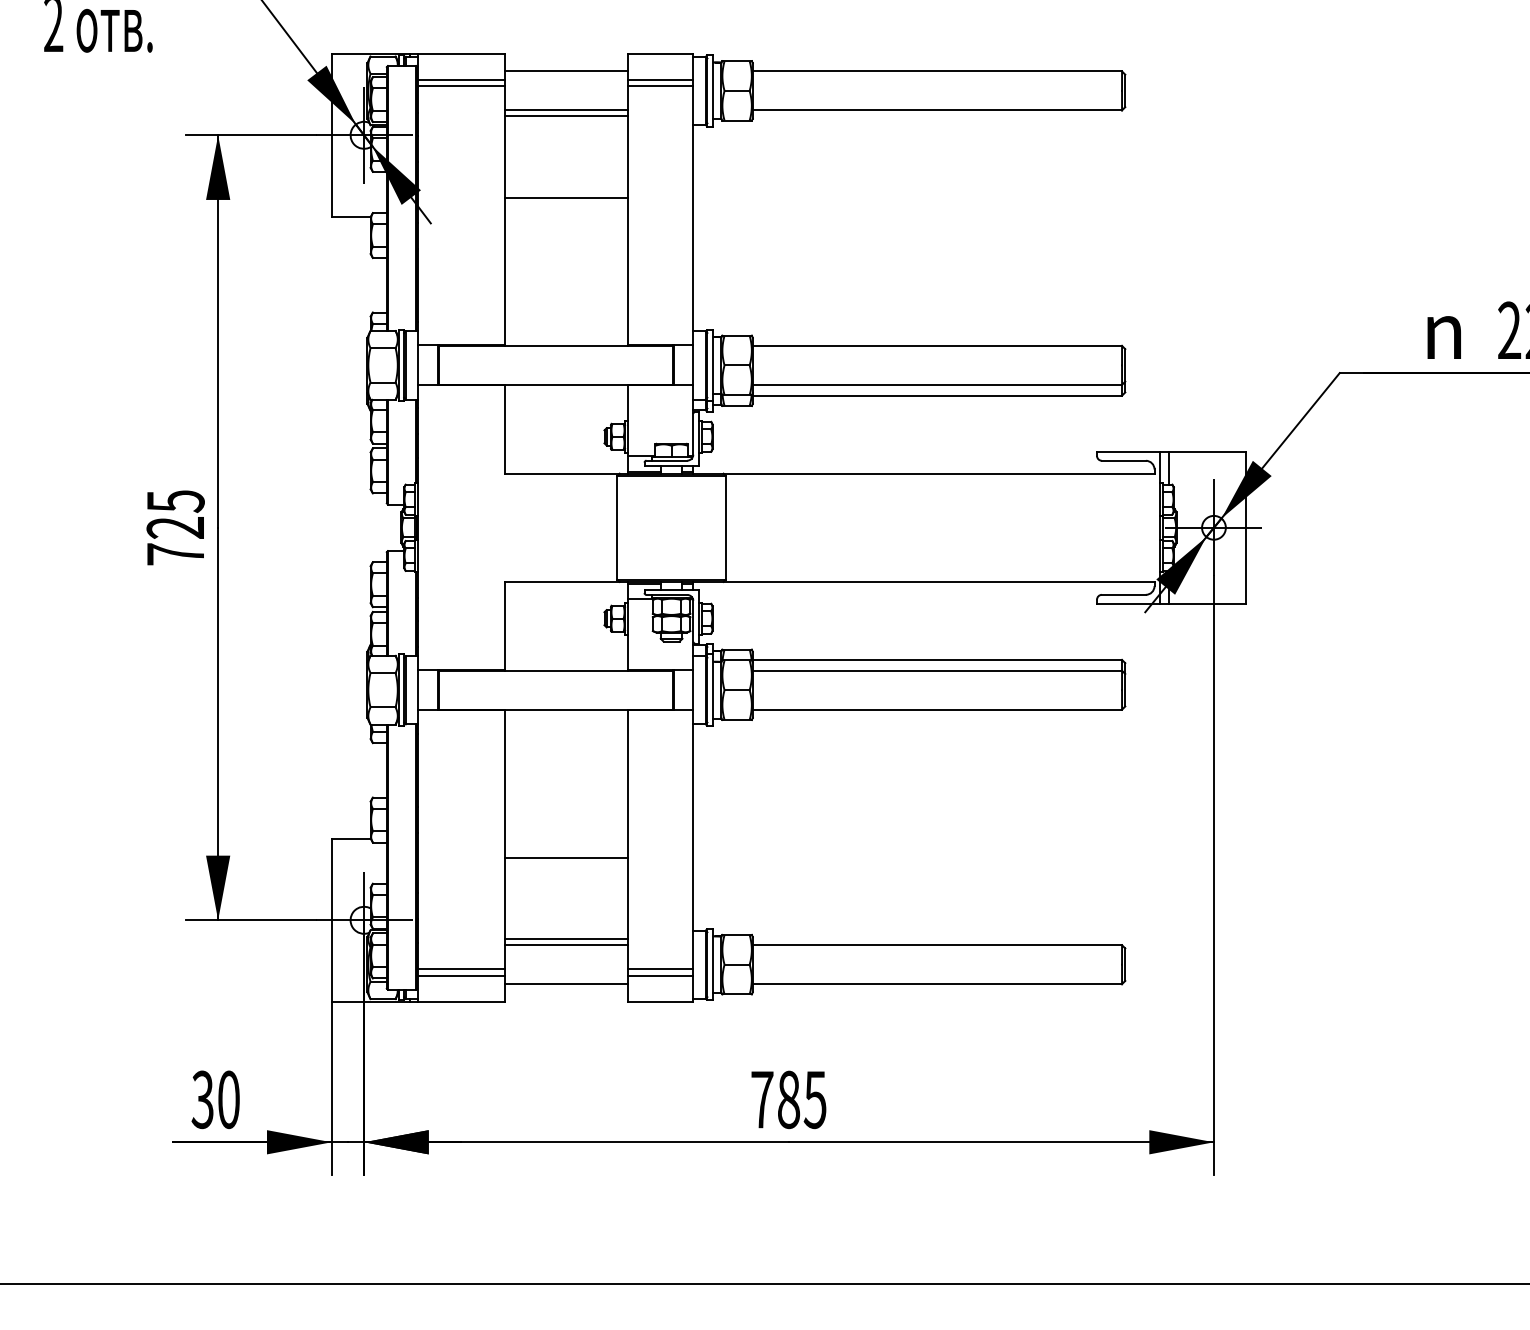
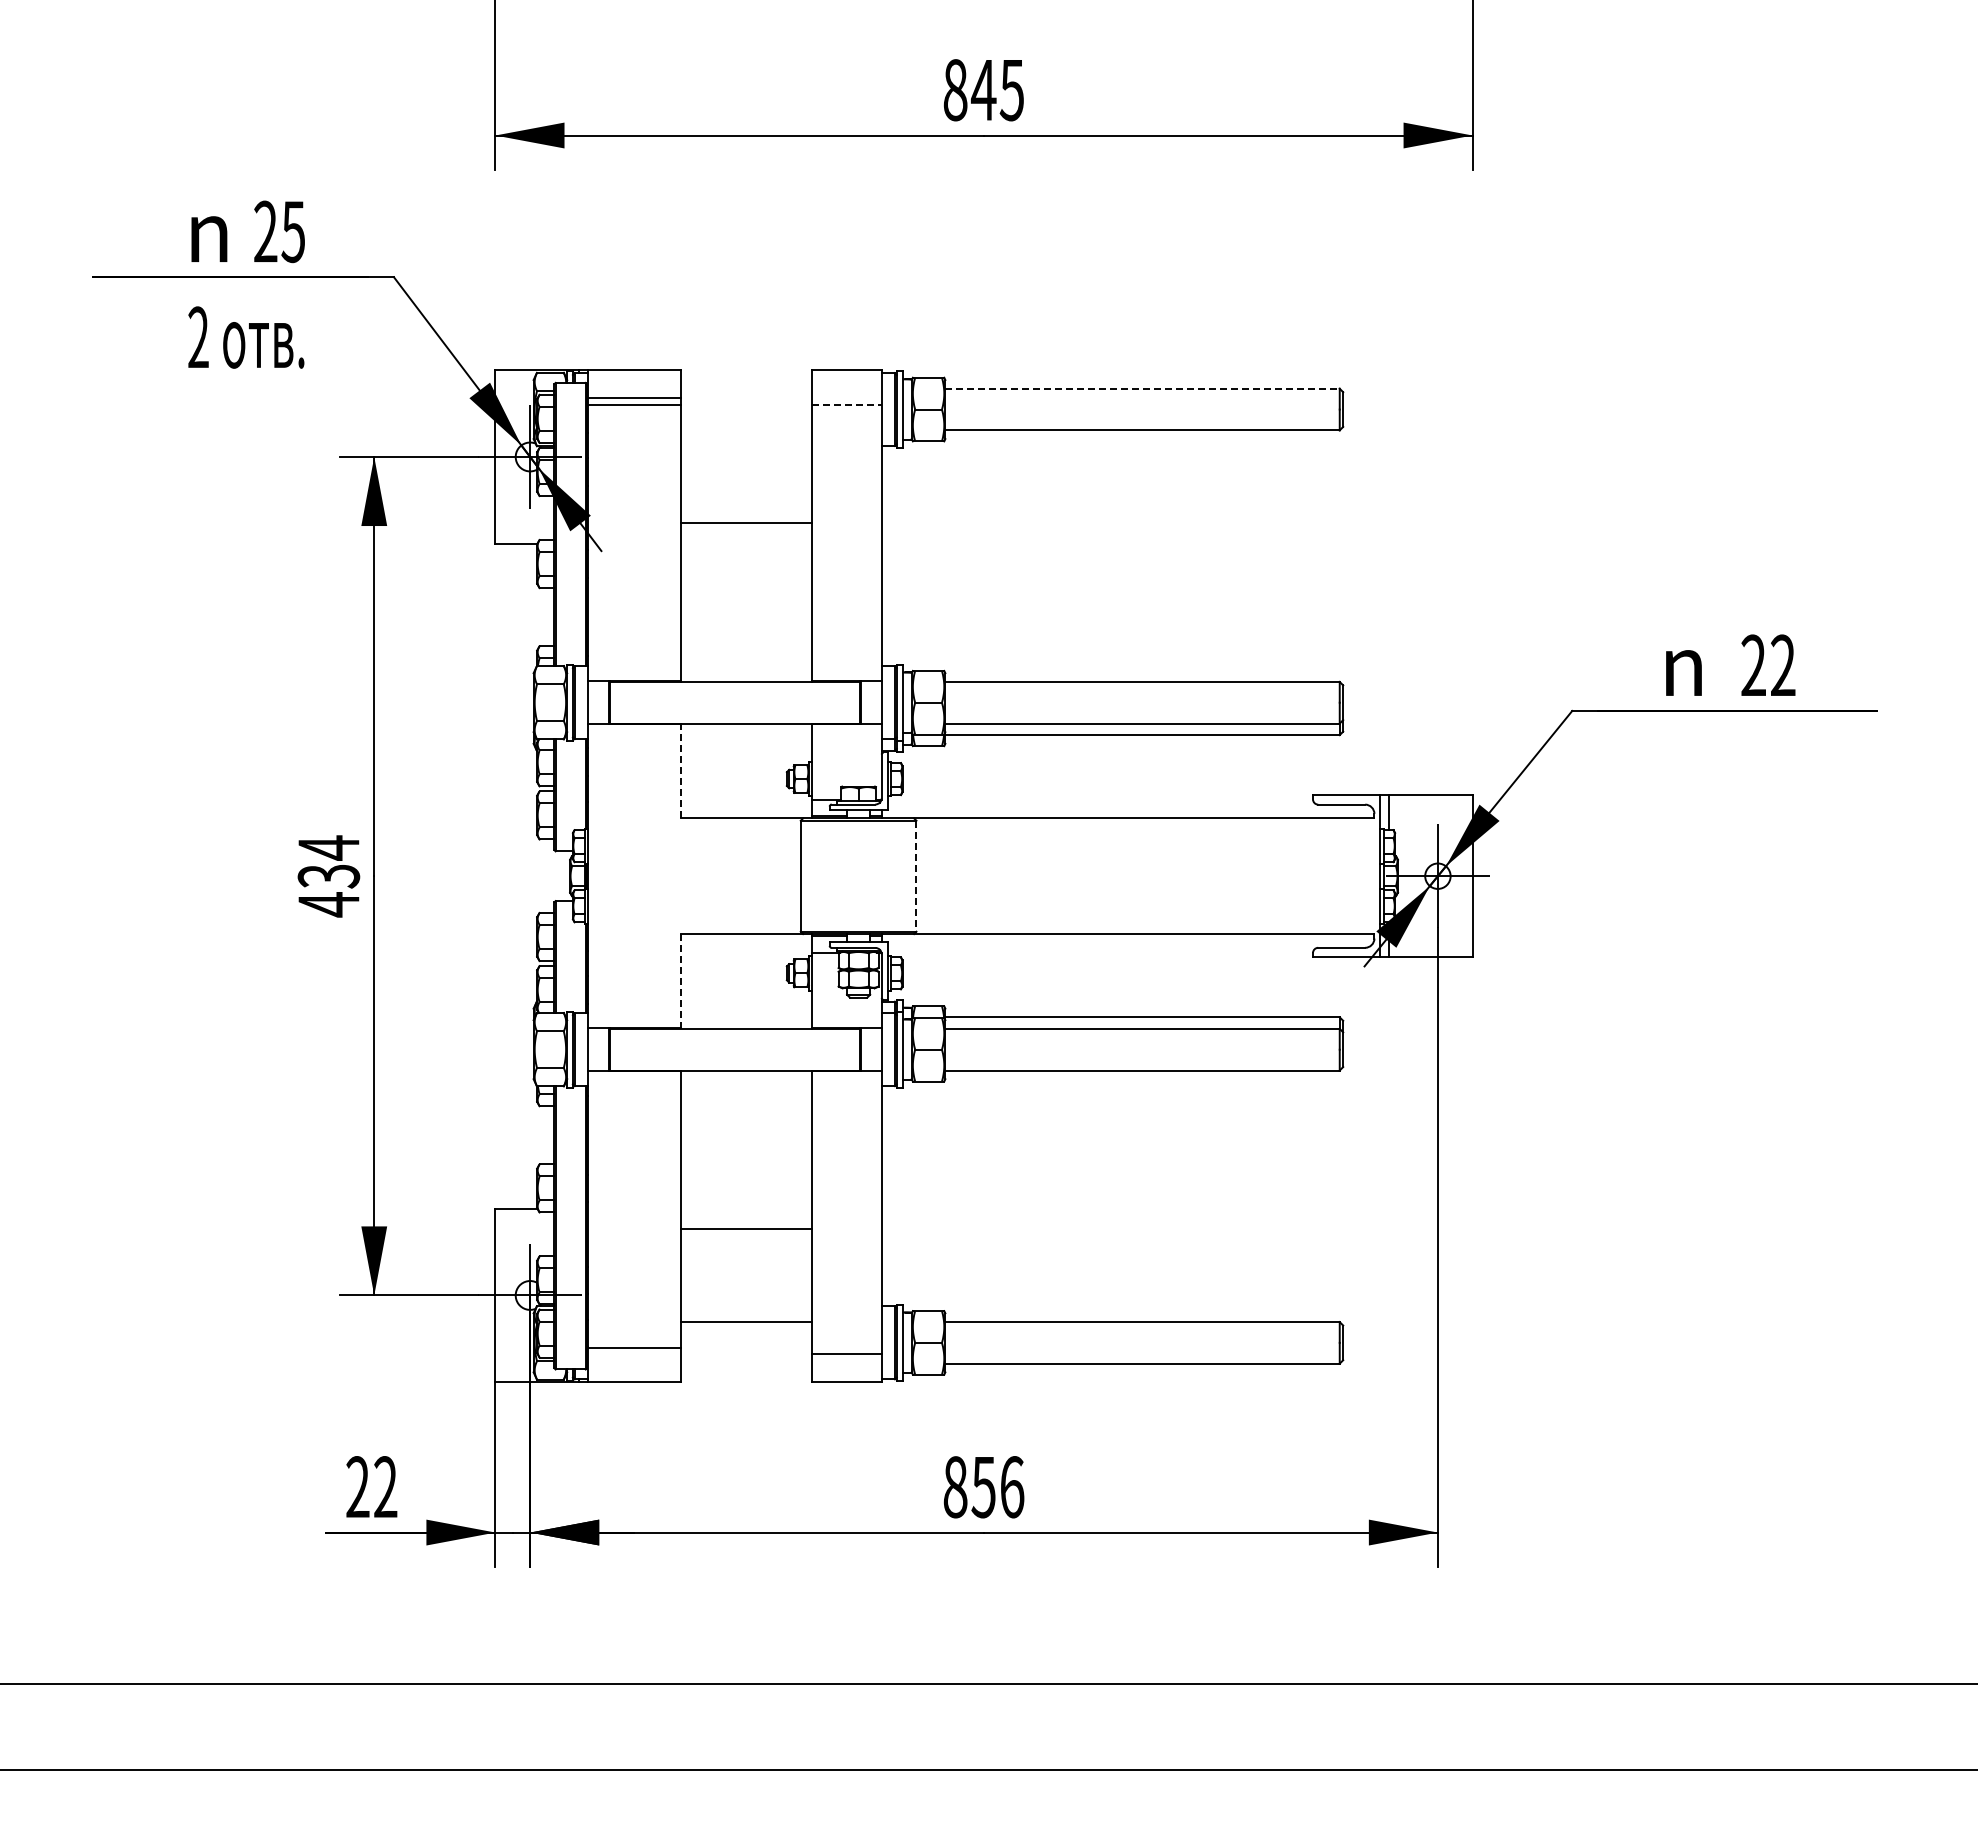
line: (566, 71) -> (746, 388), removed
line: (938, 71) -> (1143, 388), solid -> dashed
line: (660, 80) -> (846, 398), removed
line: (661, 86) -> (847, 404), solid -> dashed
line: (566, 110) -> (746, 430), removed
line: (566, 116) -> (746, 436), removed
line: (504, 428) -> (680, 770), solid -> dashed
text: (176, 528) -> (329, 876), 725 -> 434
line: (725, 528) -> (916, 876), solid -> dashed
line: (504, 625) -> (680, 980), solid -> dashed
line: (566, 939) -> (746, 1315), removed
line: (660, 969) -> (846, 1347), removed
line: (460, 975) -> (633, 1354), removed
line: (566, 984) -> (746, 1363), removed
text: (215, 1100) -> (371, 1487), 30 -> 22
text: (788, 1100) -> (983, 1487), 785 -> 856

